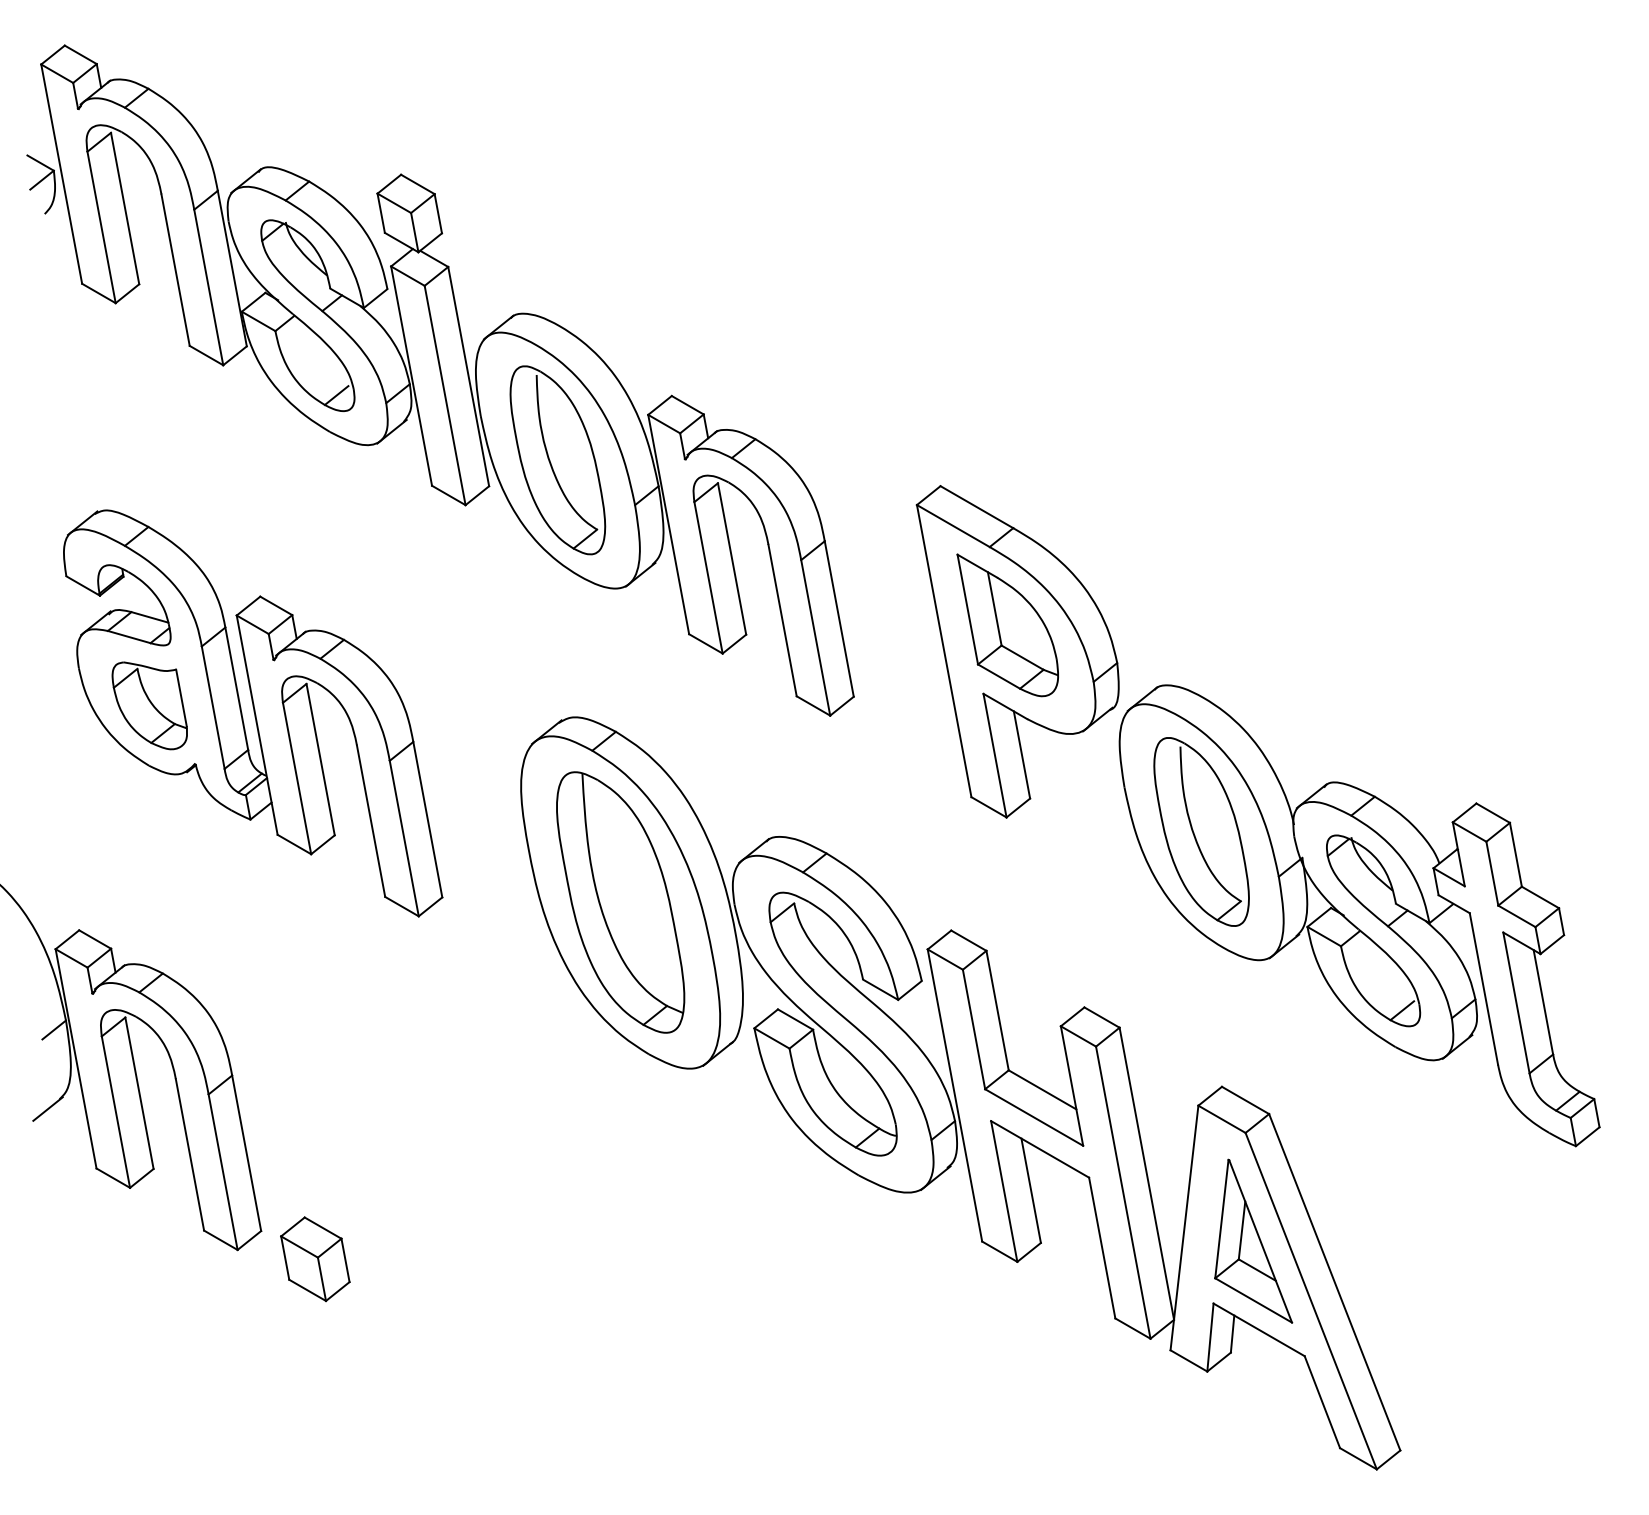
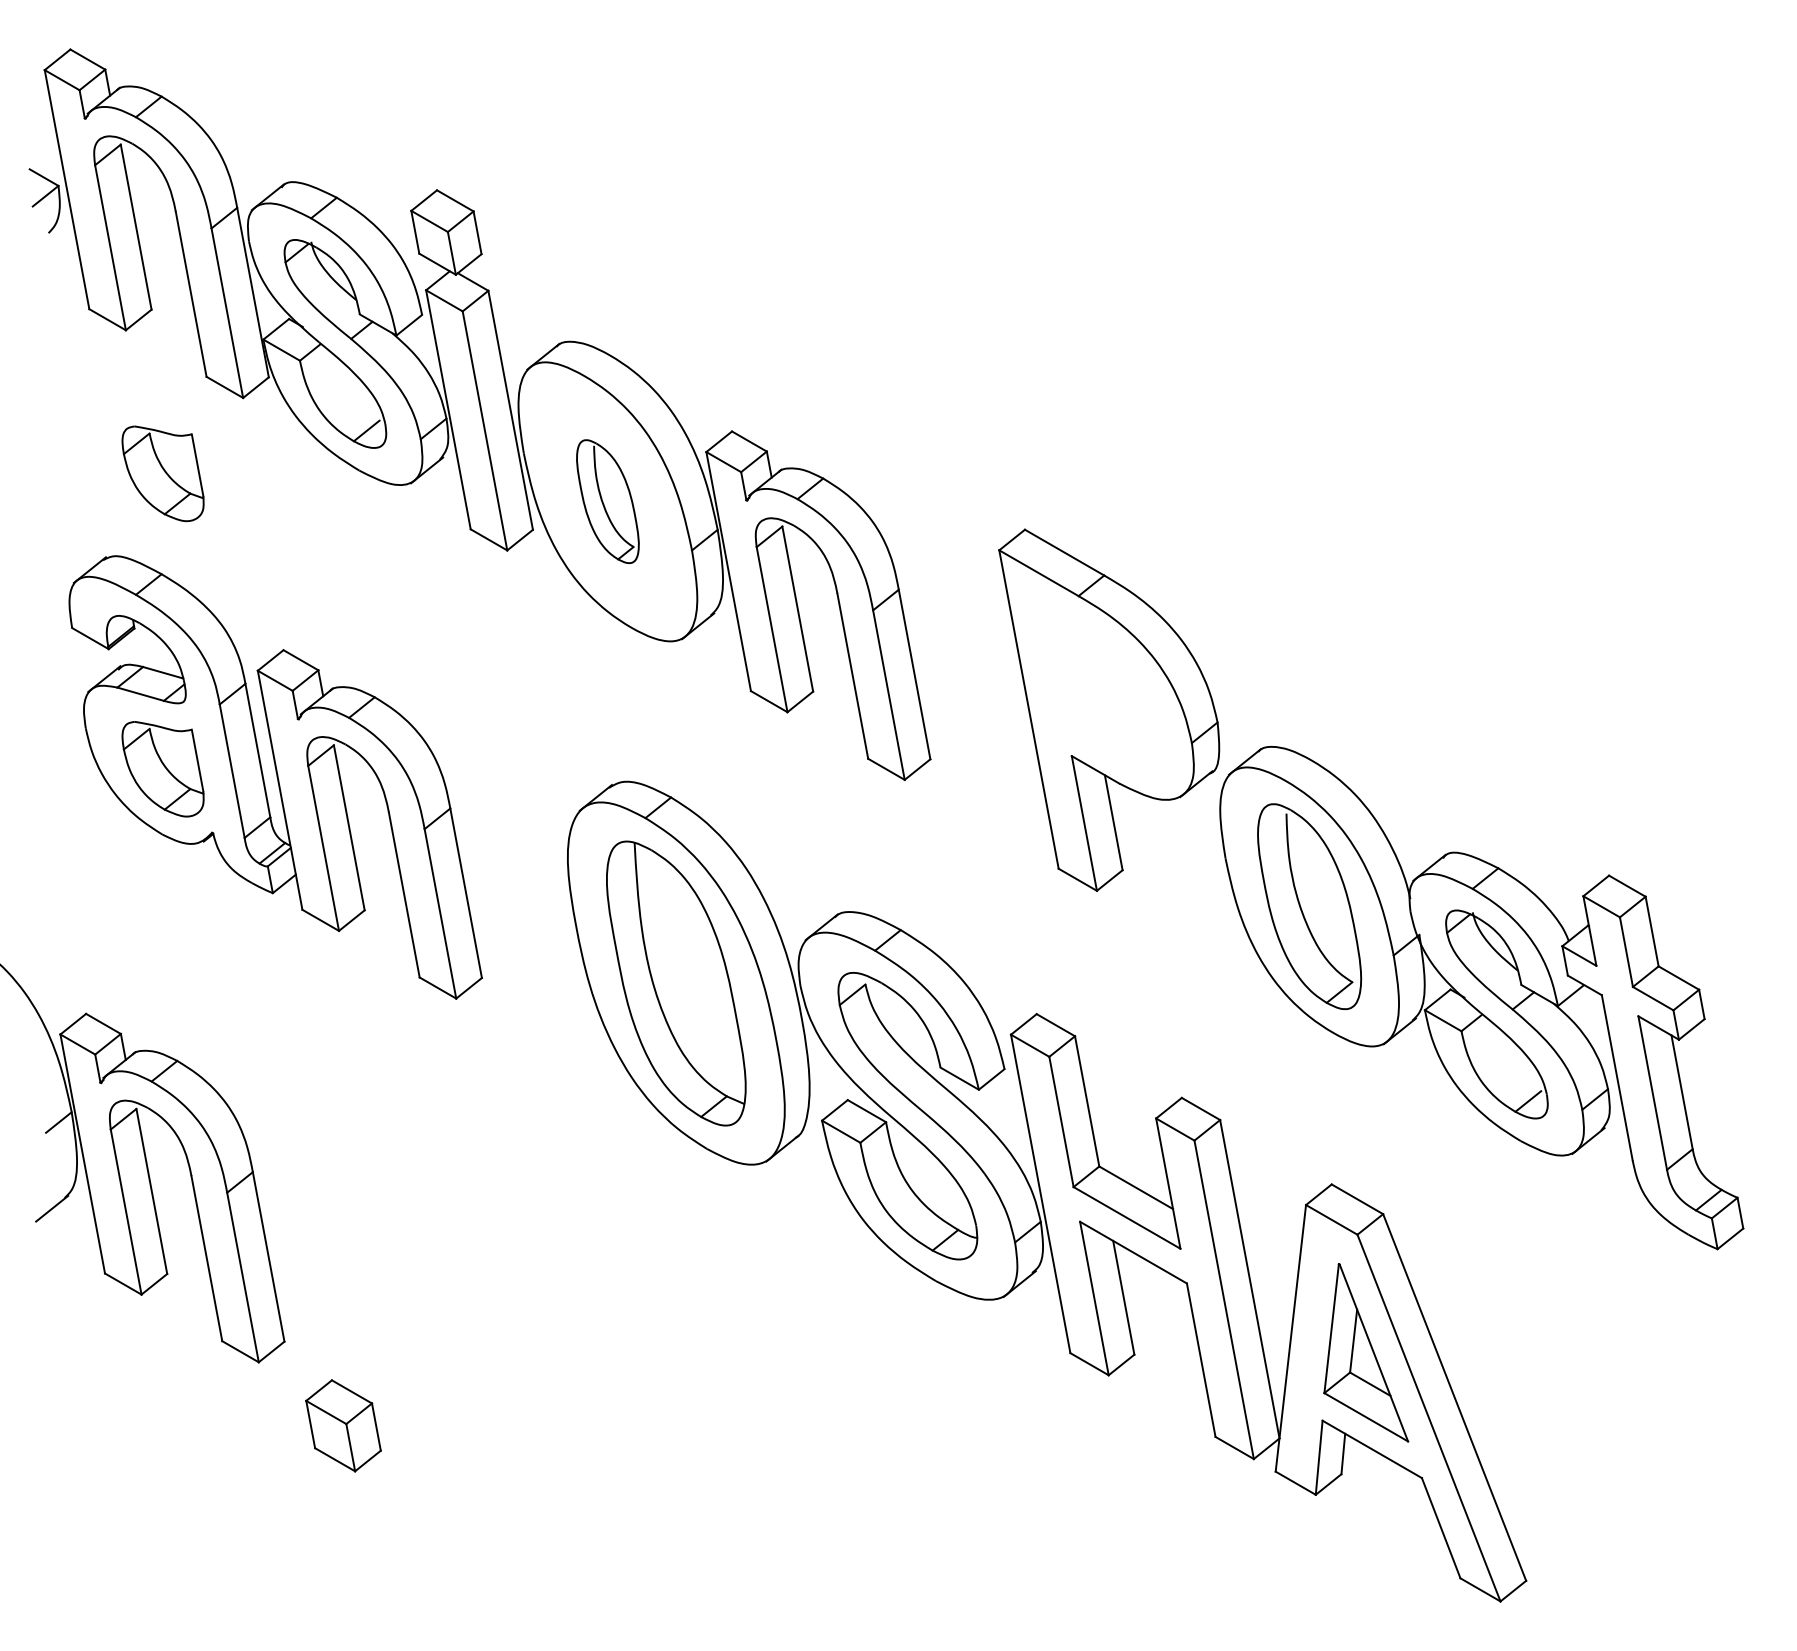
part: (149, 434) -> (162, 473), added
part: (557, 460) -> (607, 501), size x0.6
part: (1007, 625) -> (1097, 681), removed
part: (315, 1259) -> (343, 1426), moved

